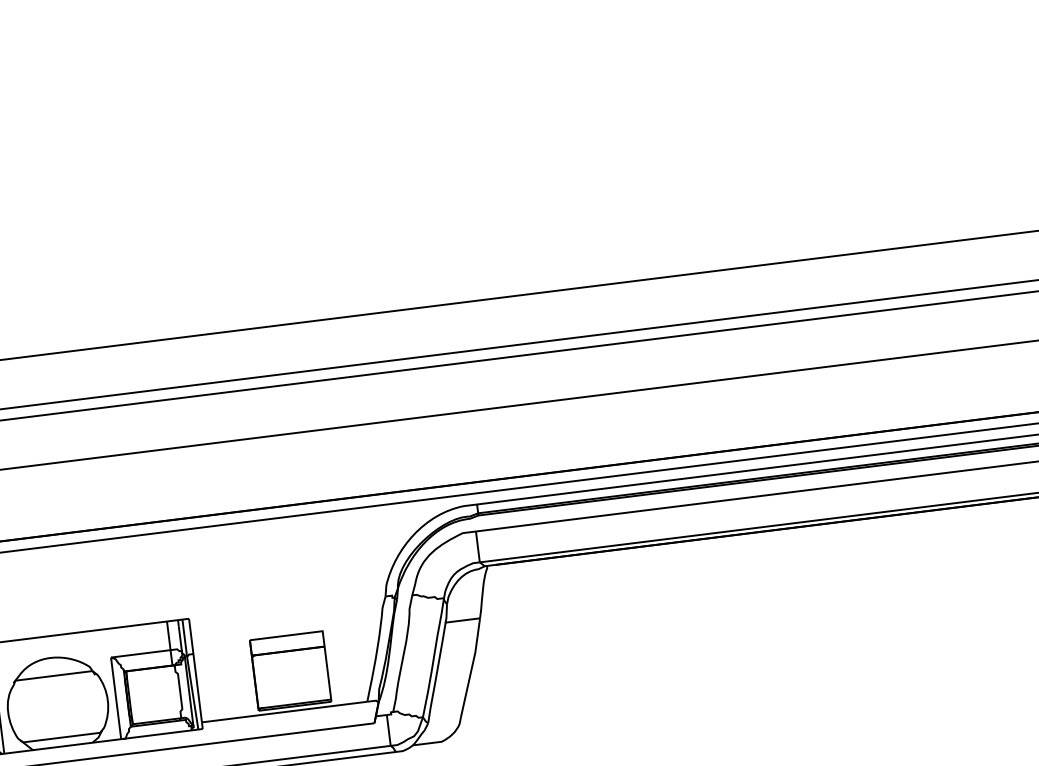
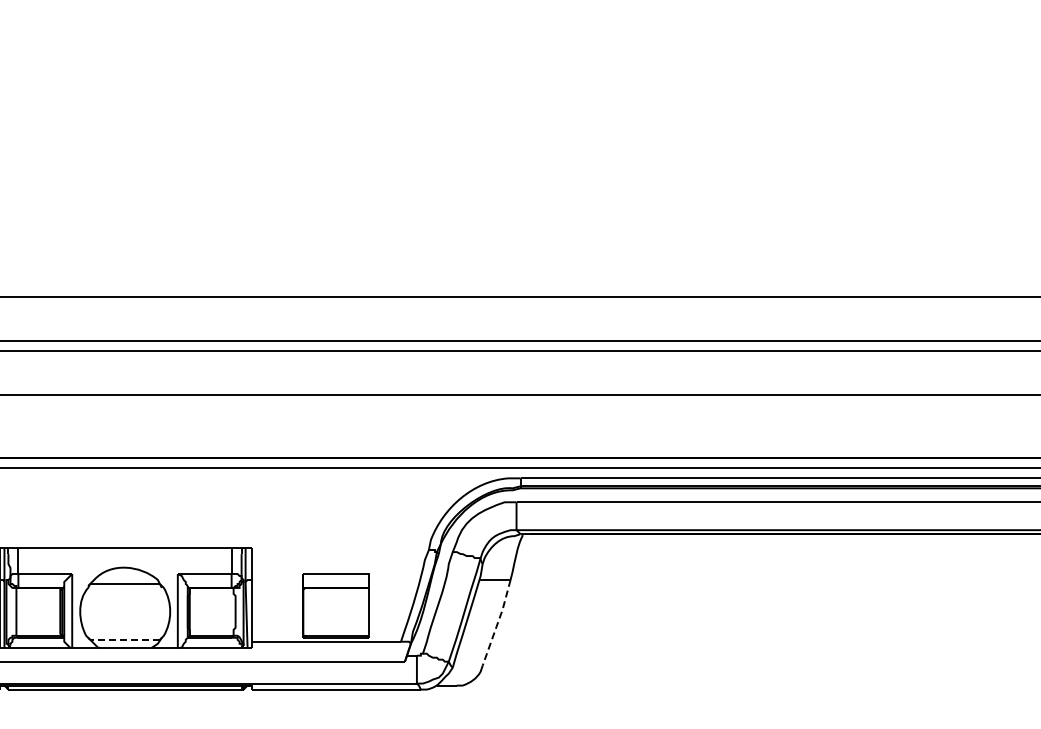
line: (471, 667) -> (497, 622), solid -> dashed
line: (62, 737) -> (125, 639), solid -> dashed

